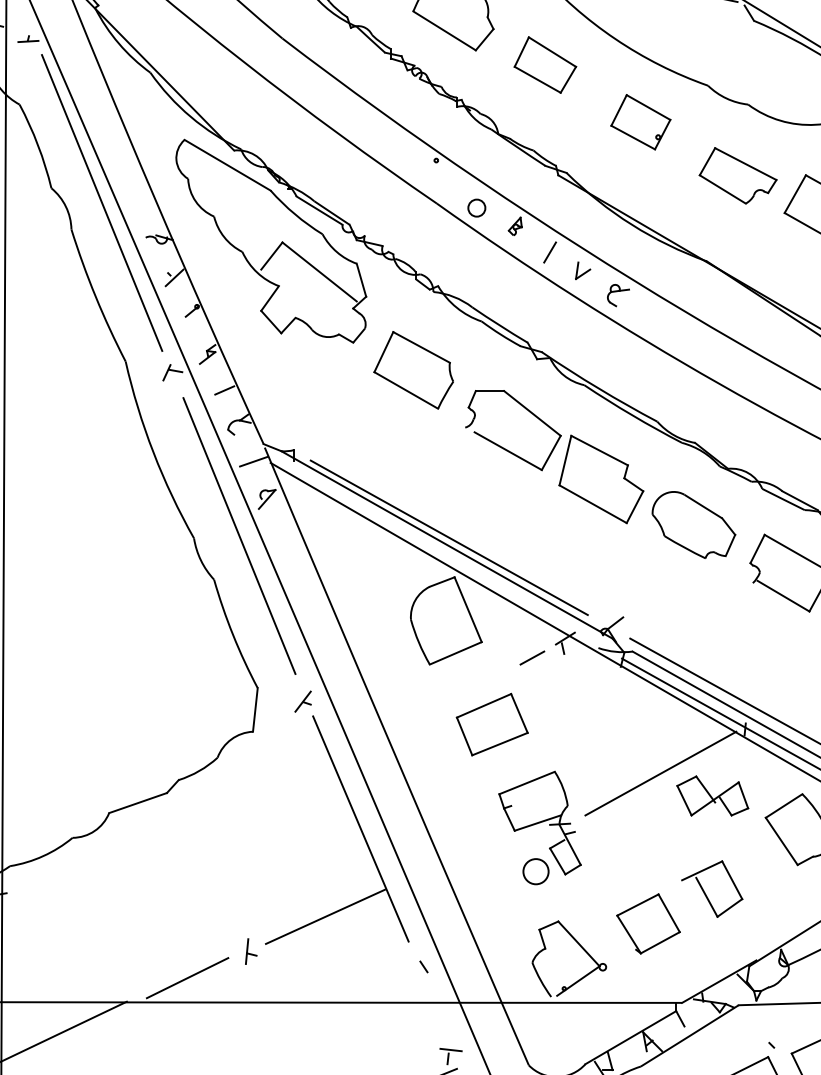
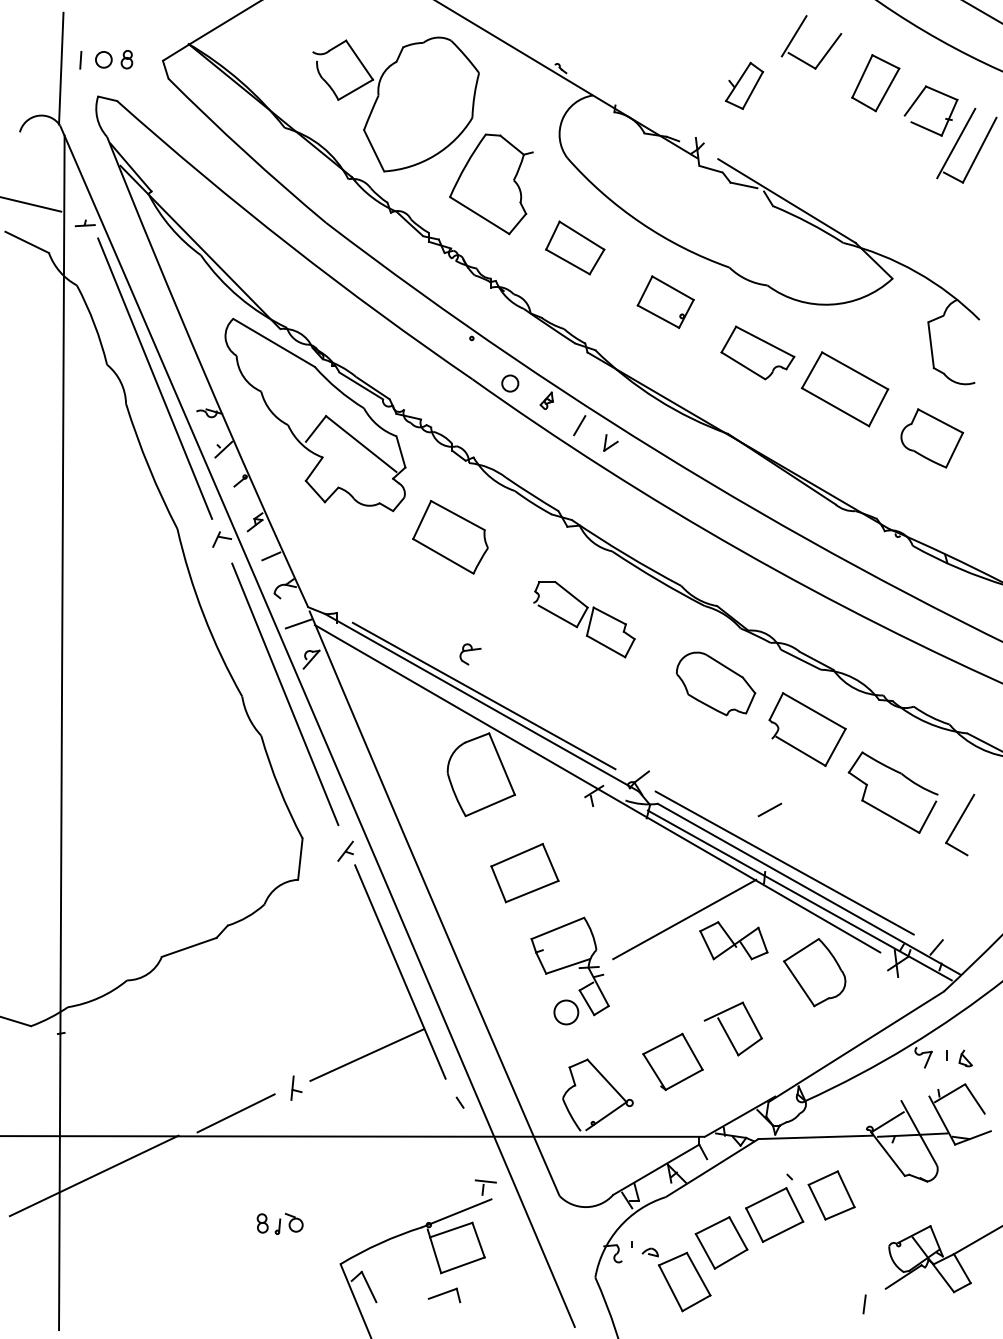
part: (618, 295) -> (470, 654), moved
part: (555, 457) -> (584, 619), size x0.6
line: (531, 657) -> (769, 809), moved

